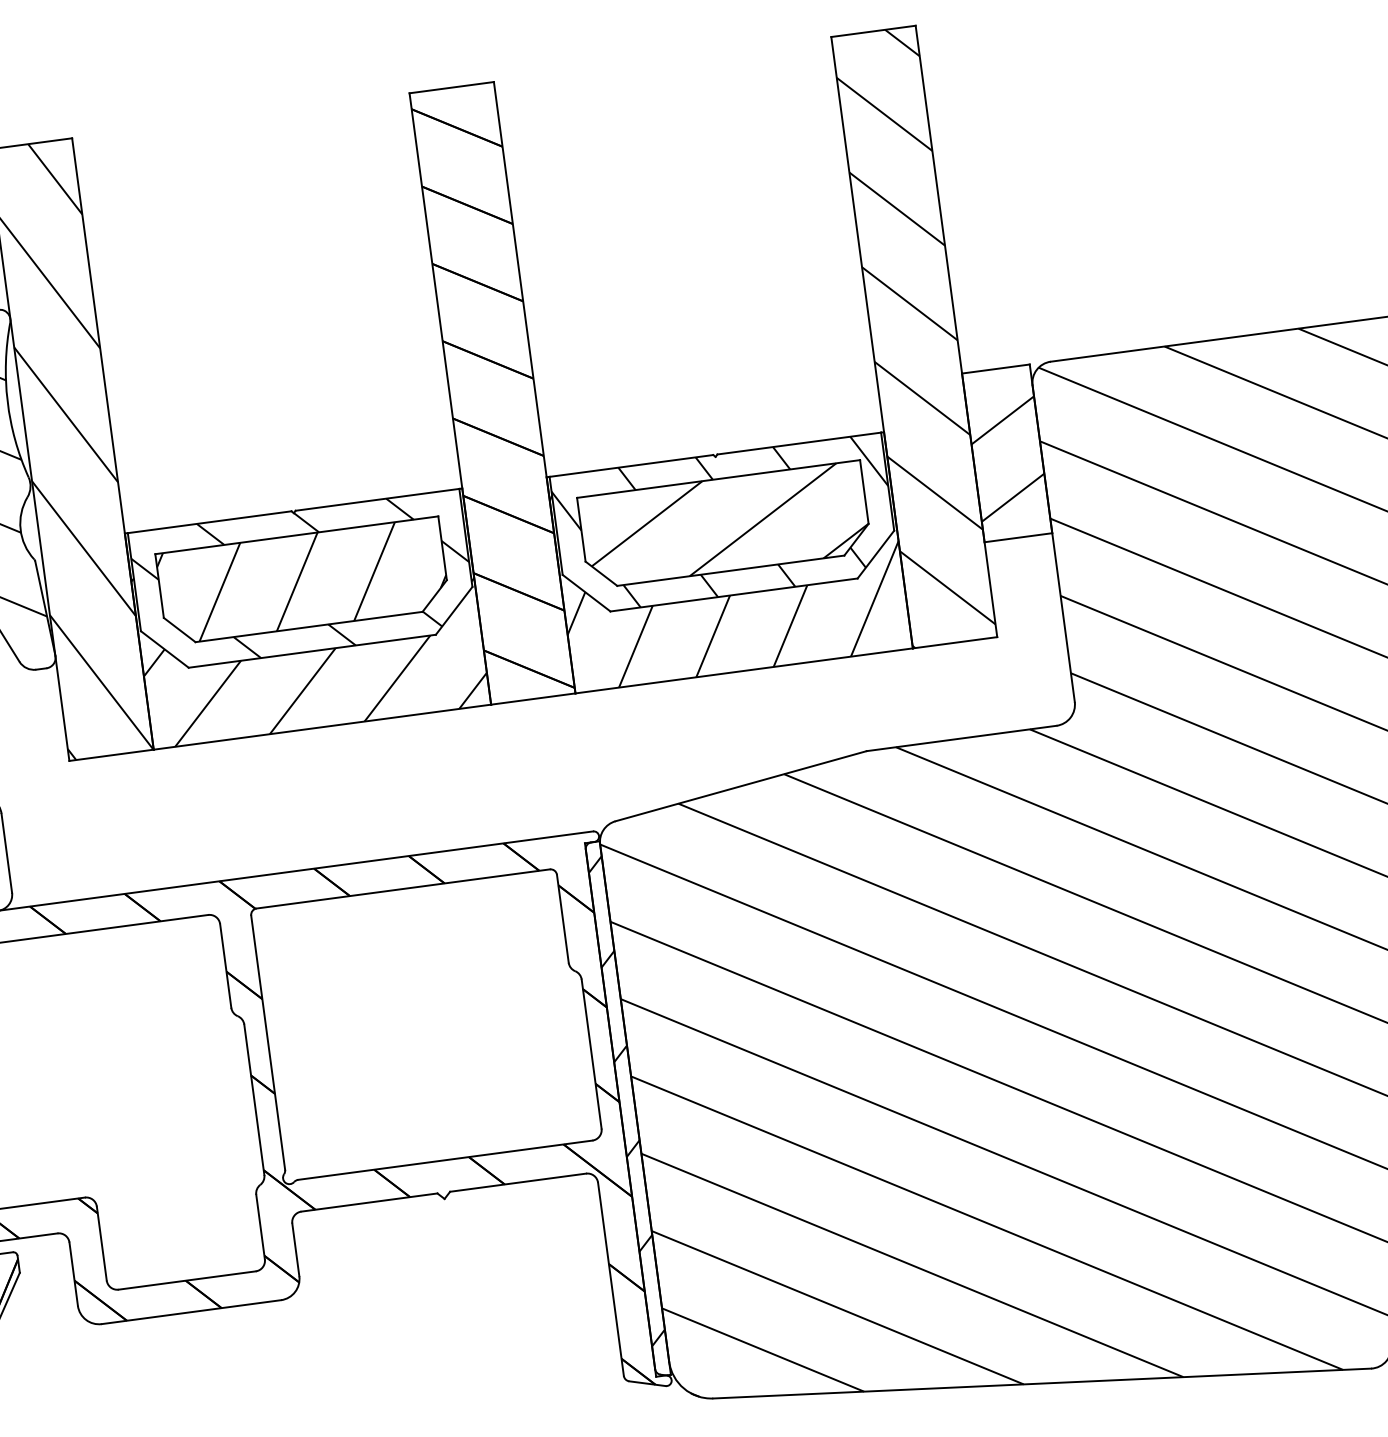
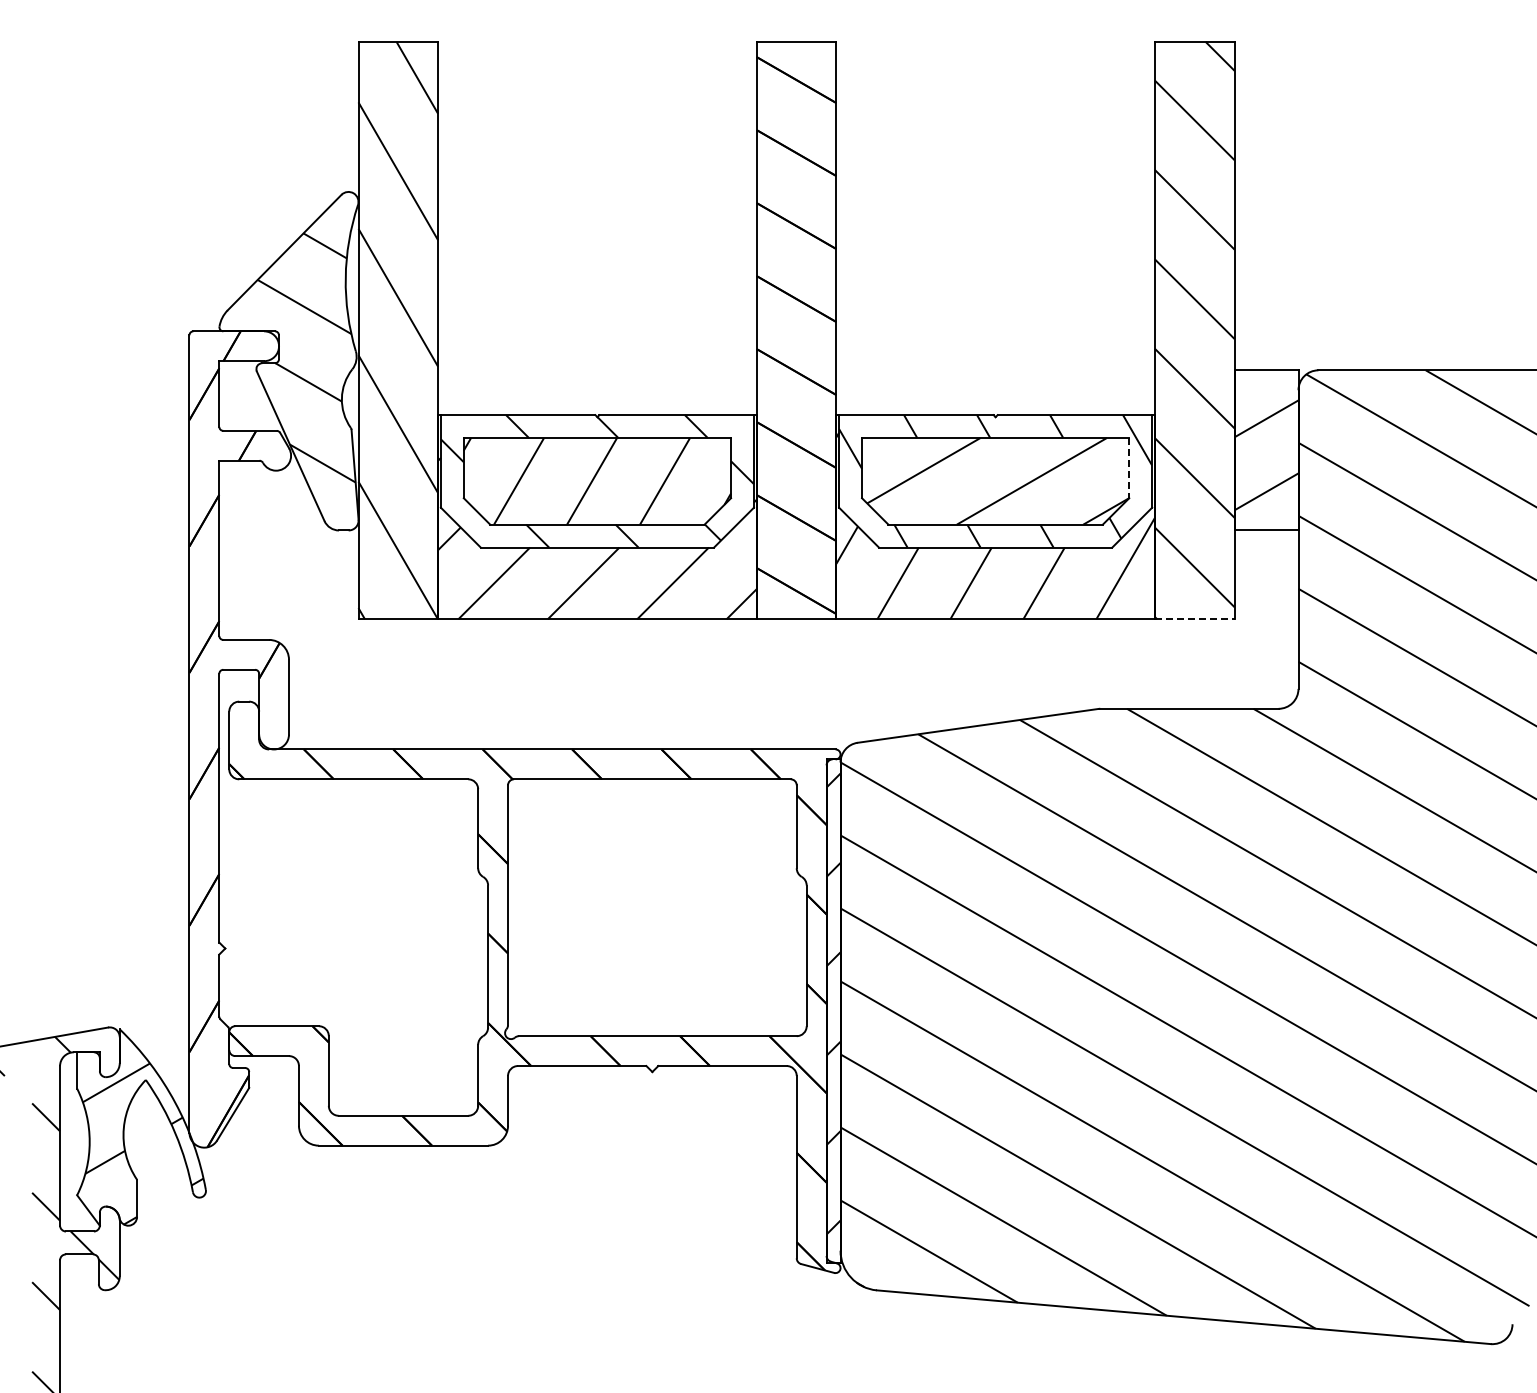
line: (864, 492) -> (1129, 468), solid -> dashed
line: (954, 643) -> (1194, 619), solid -> dashed

